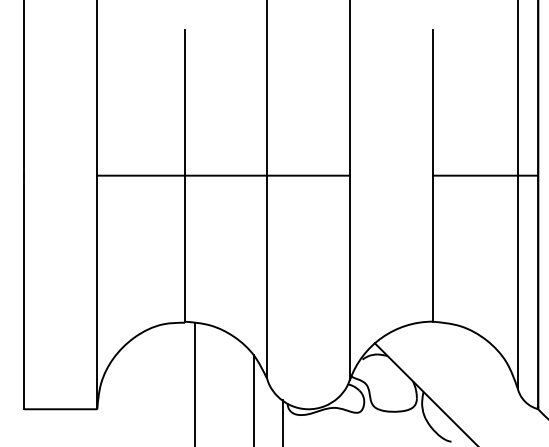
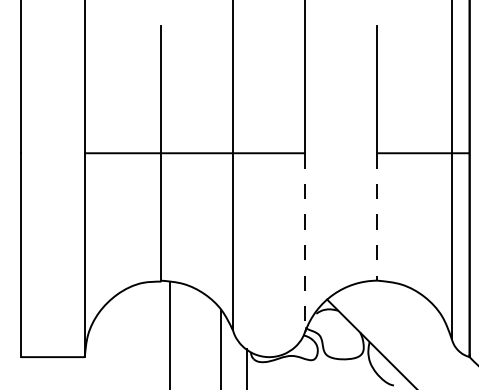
line: (432, 248) -> (377, 216), solid -> dashed
line: (350, 277) -> (305, 242), solid -> dashed

